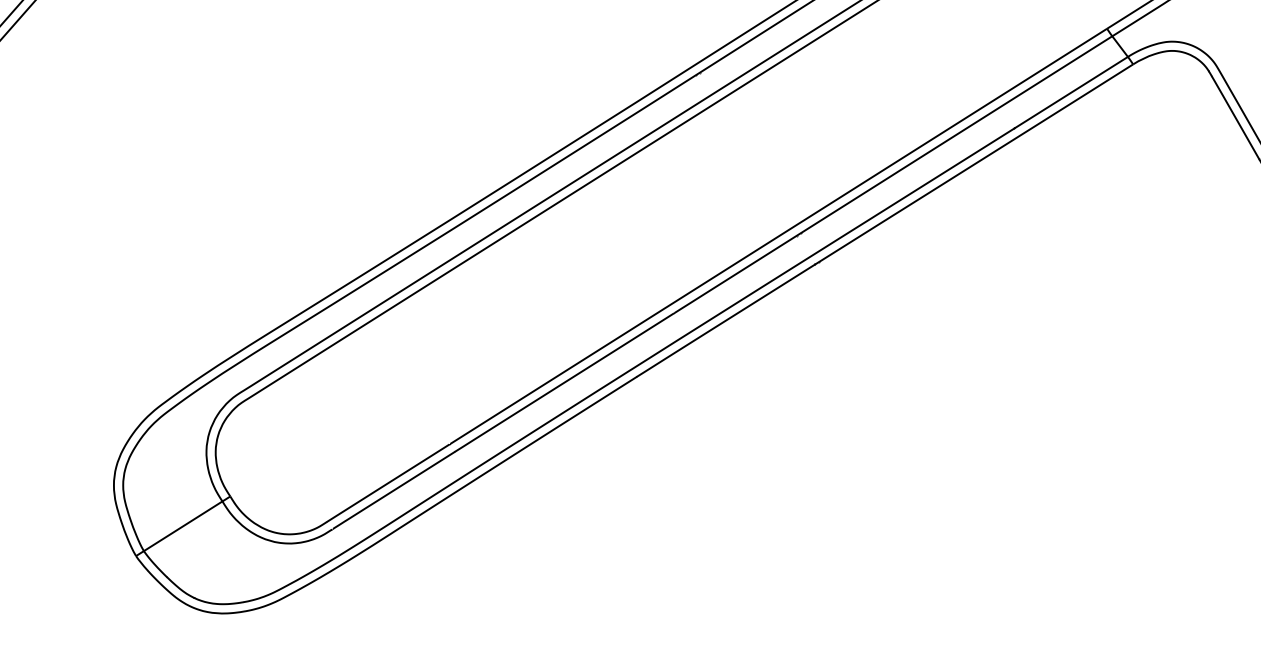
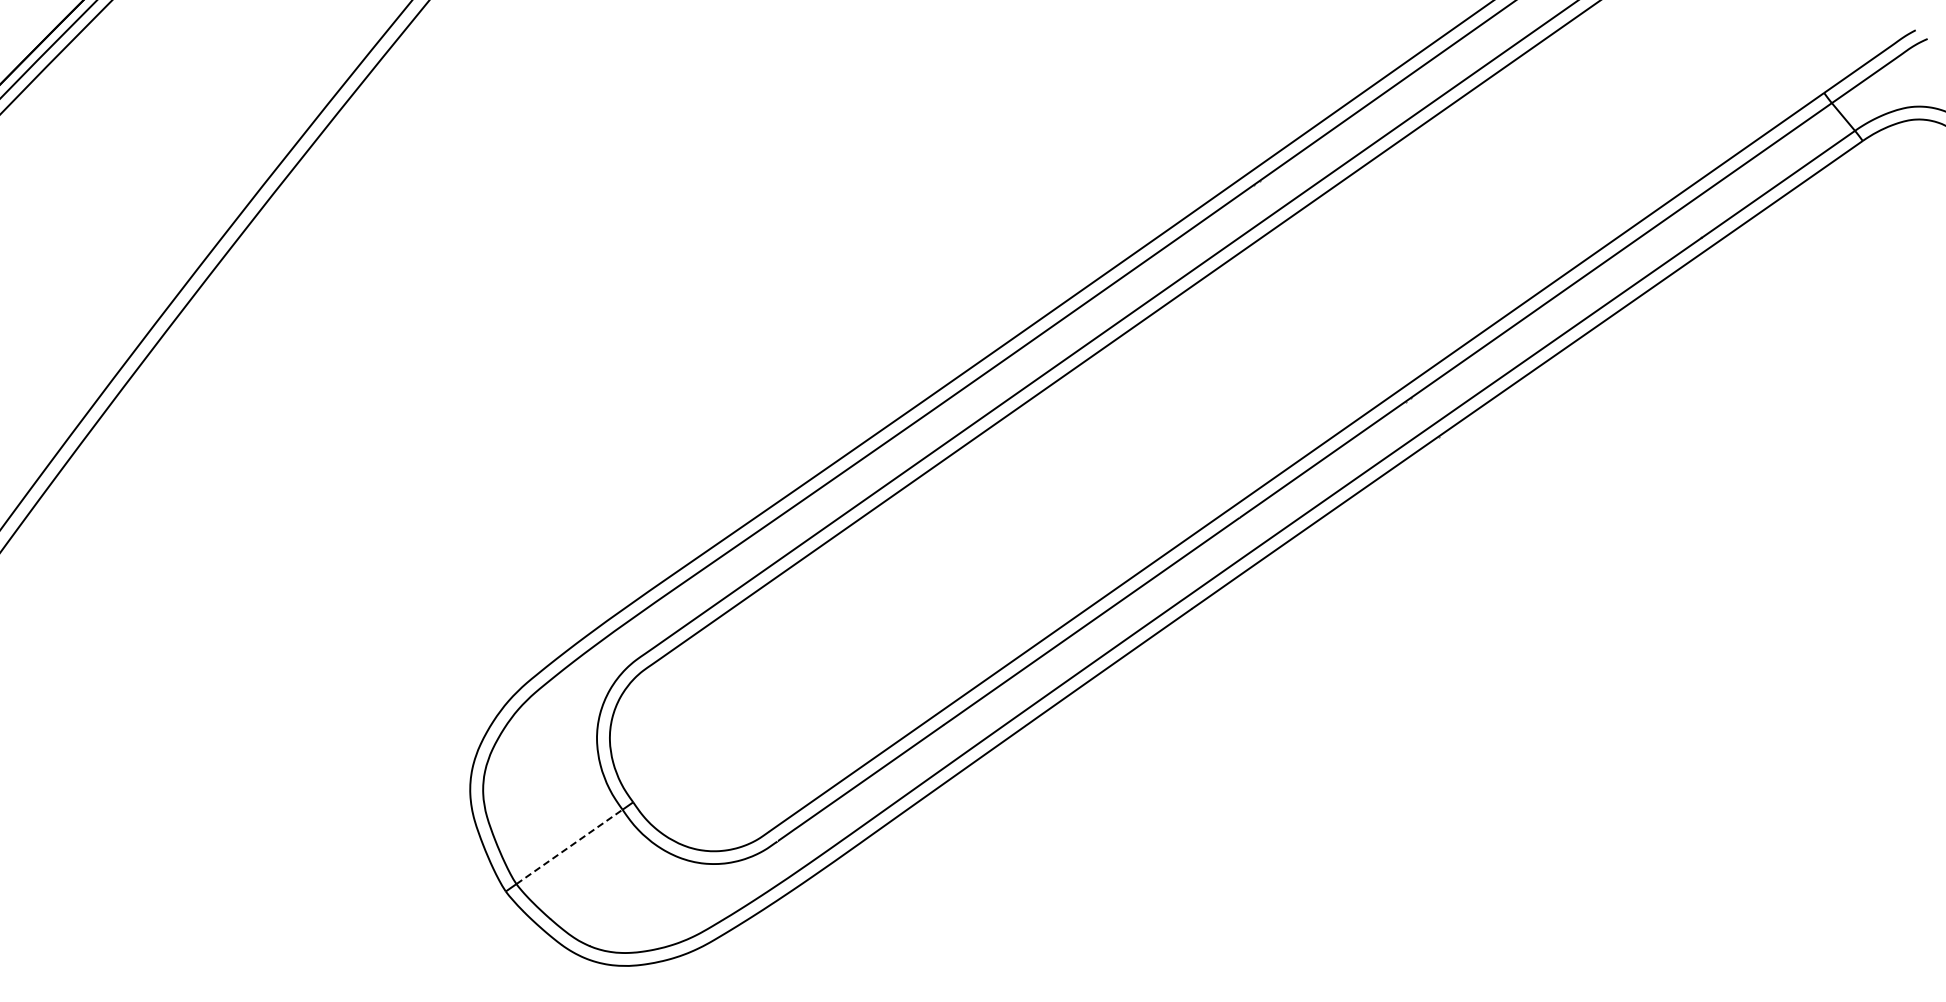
line: (183, 525) -> (569, 846), solid -> dashed

